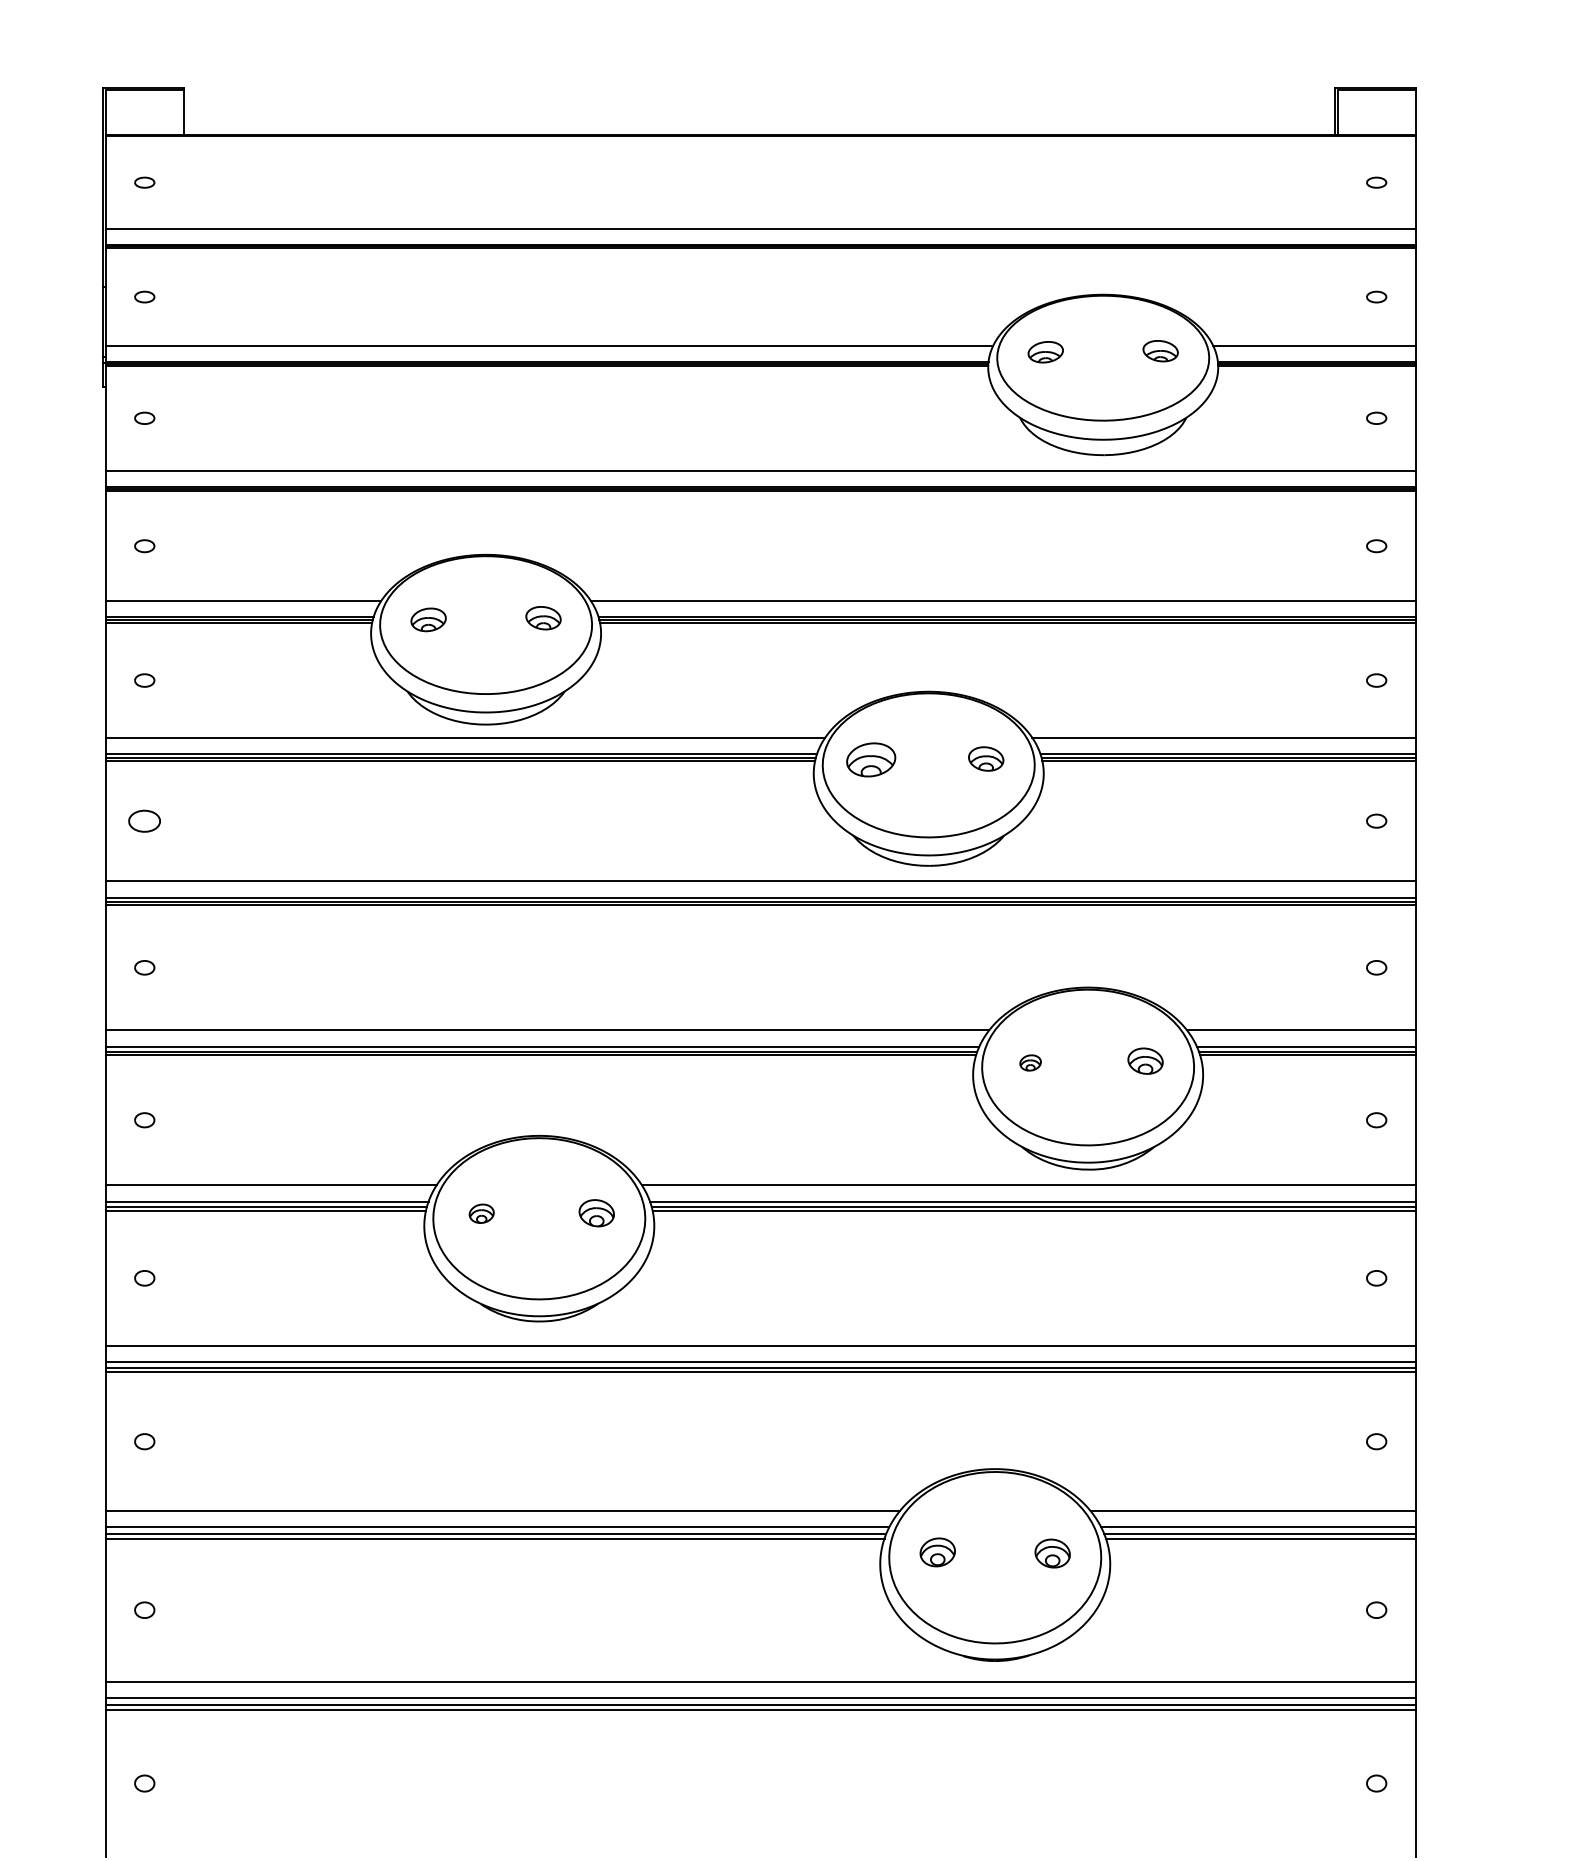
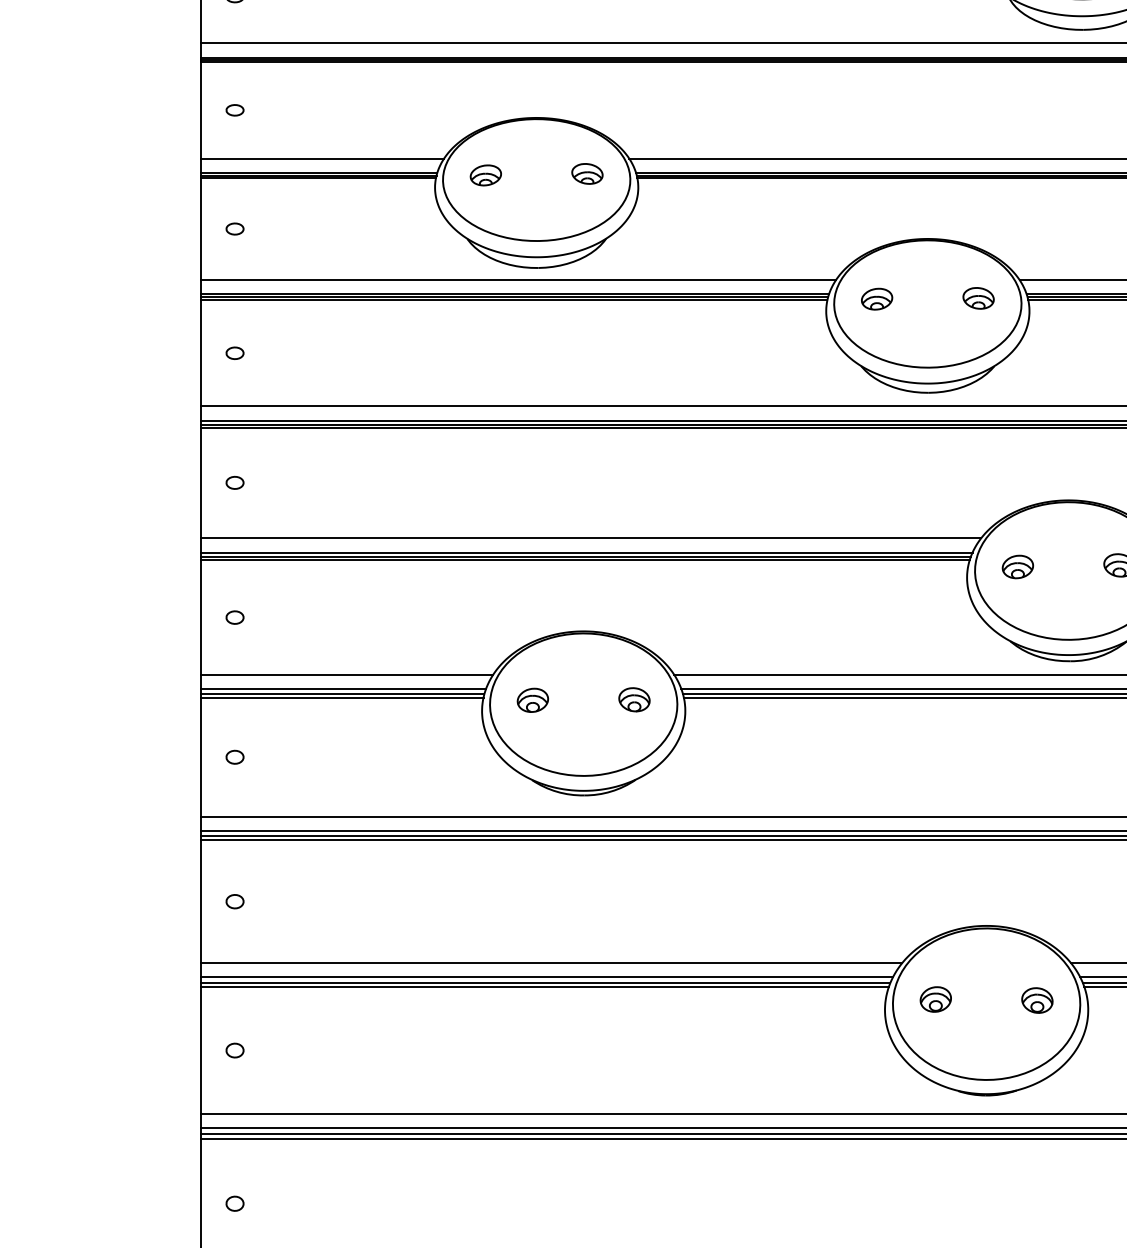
part: (871, 759) -> (877, 298), size x0.71
part: (144, 820) -> (234, 352), size x0.62
part: (1030, 1062) -> (1017, 566), size x1.67
part: (481, 1213) -> (532, 700), size x1.43

